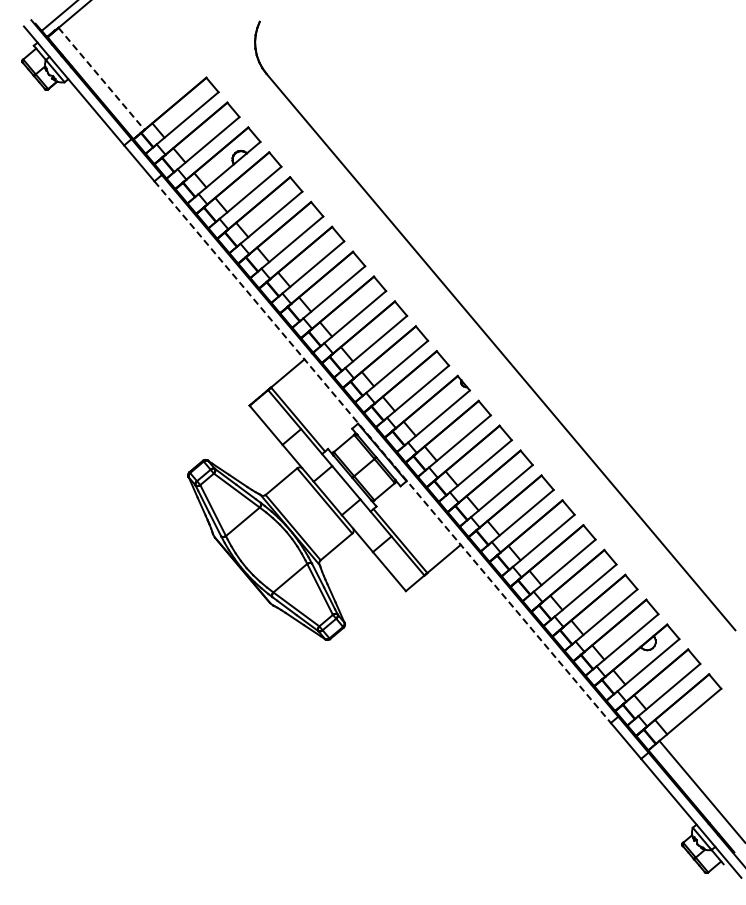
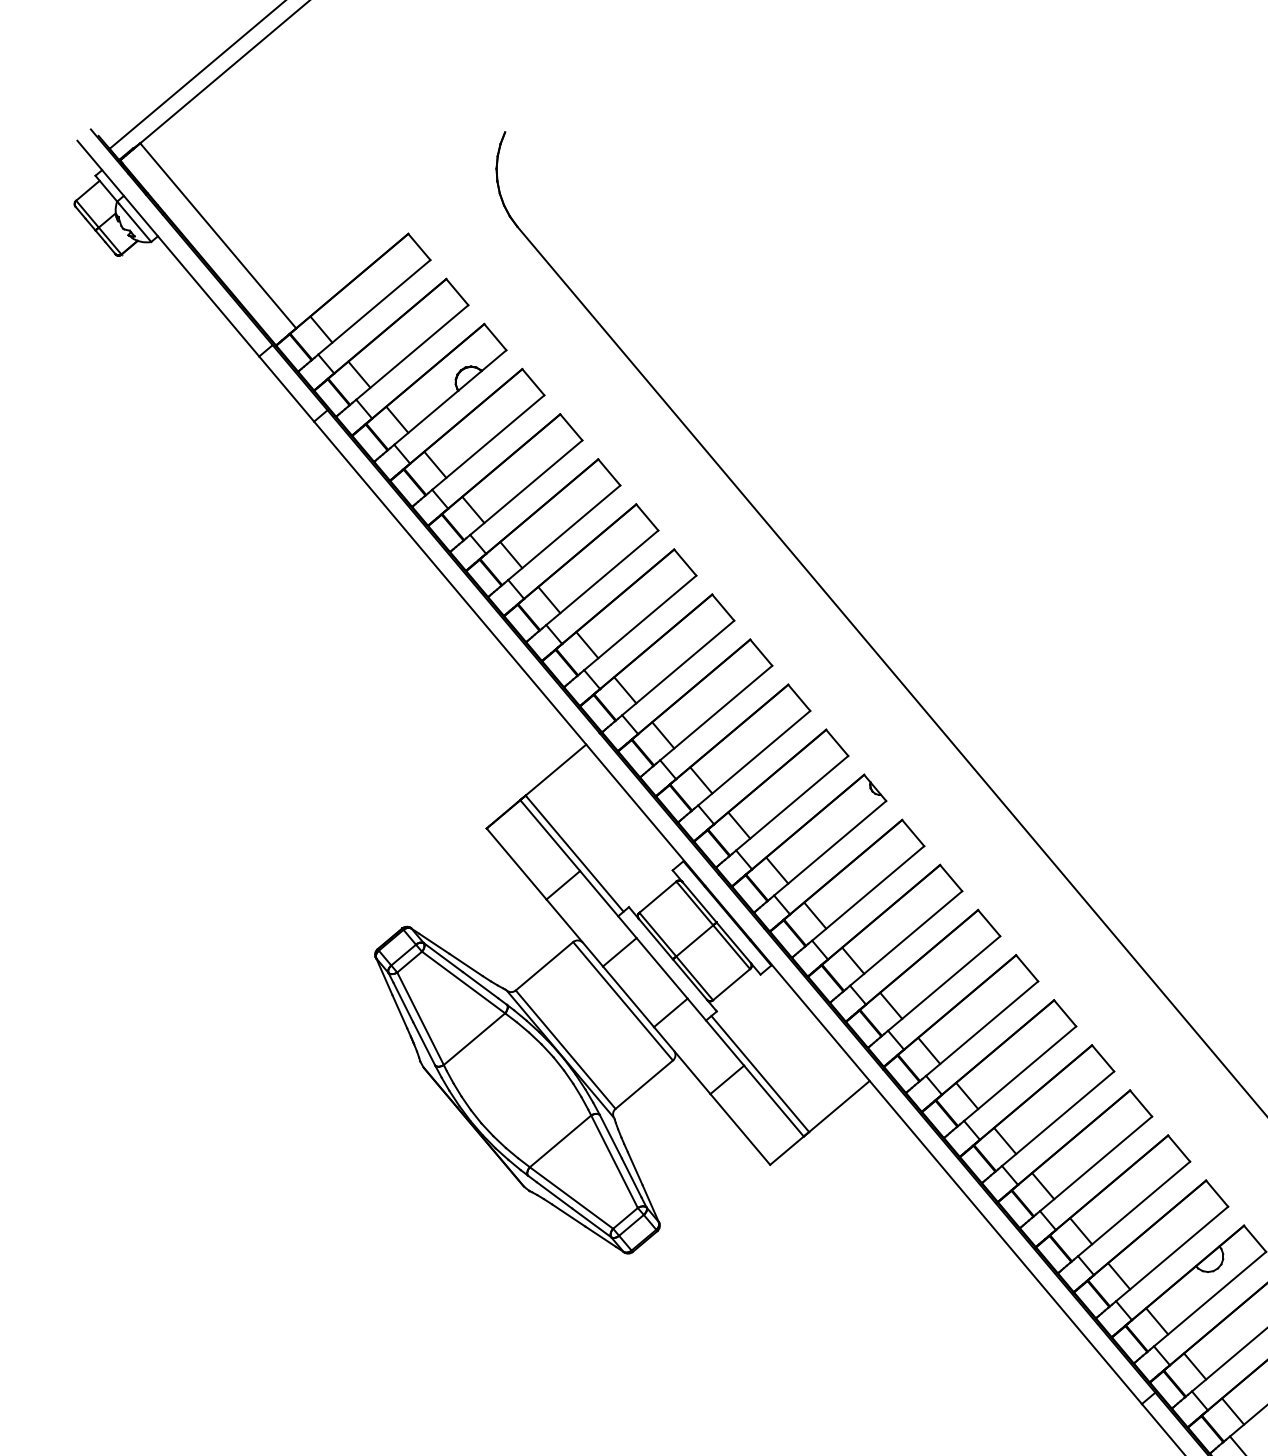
line: (101, 78) -> (218, 235), dashed -> solid
line: (383, 452) -> (729, 913), dashed -> solid

